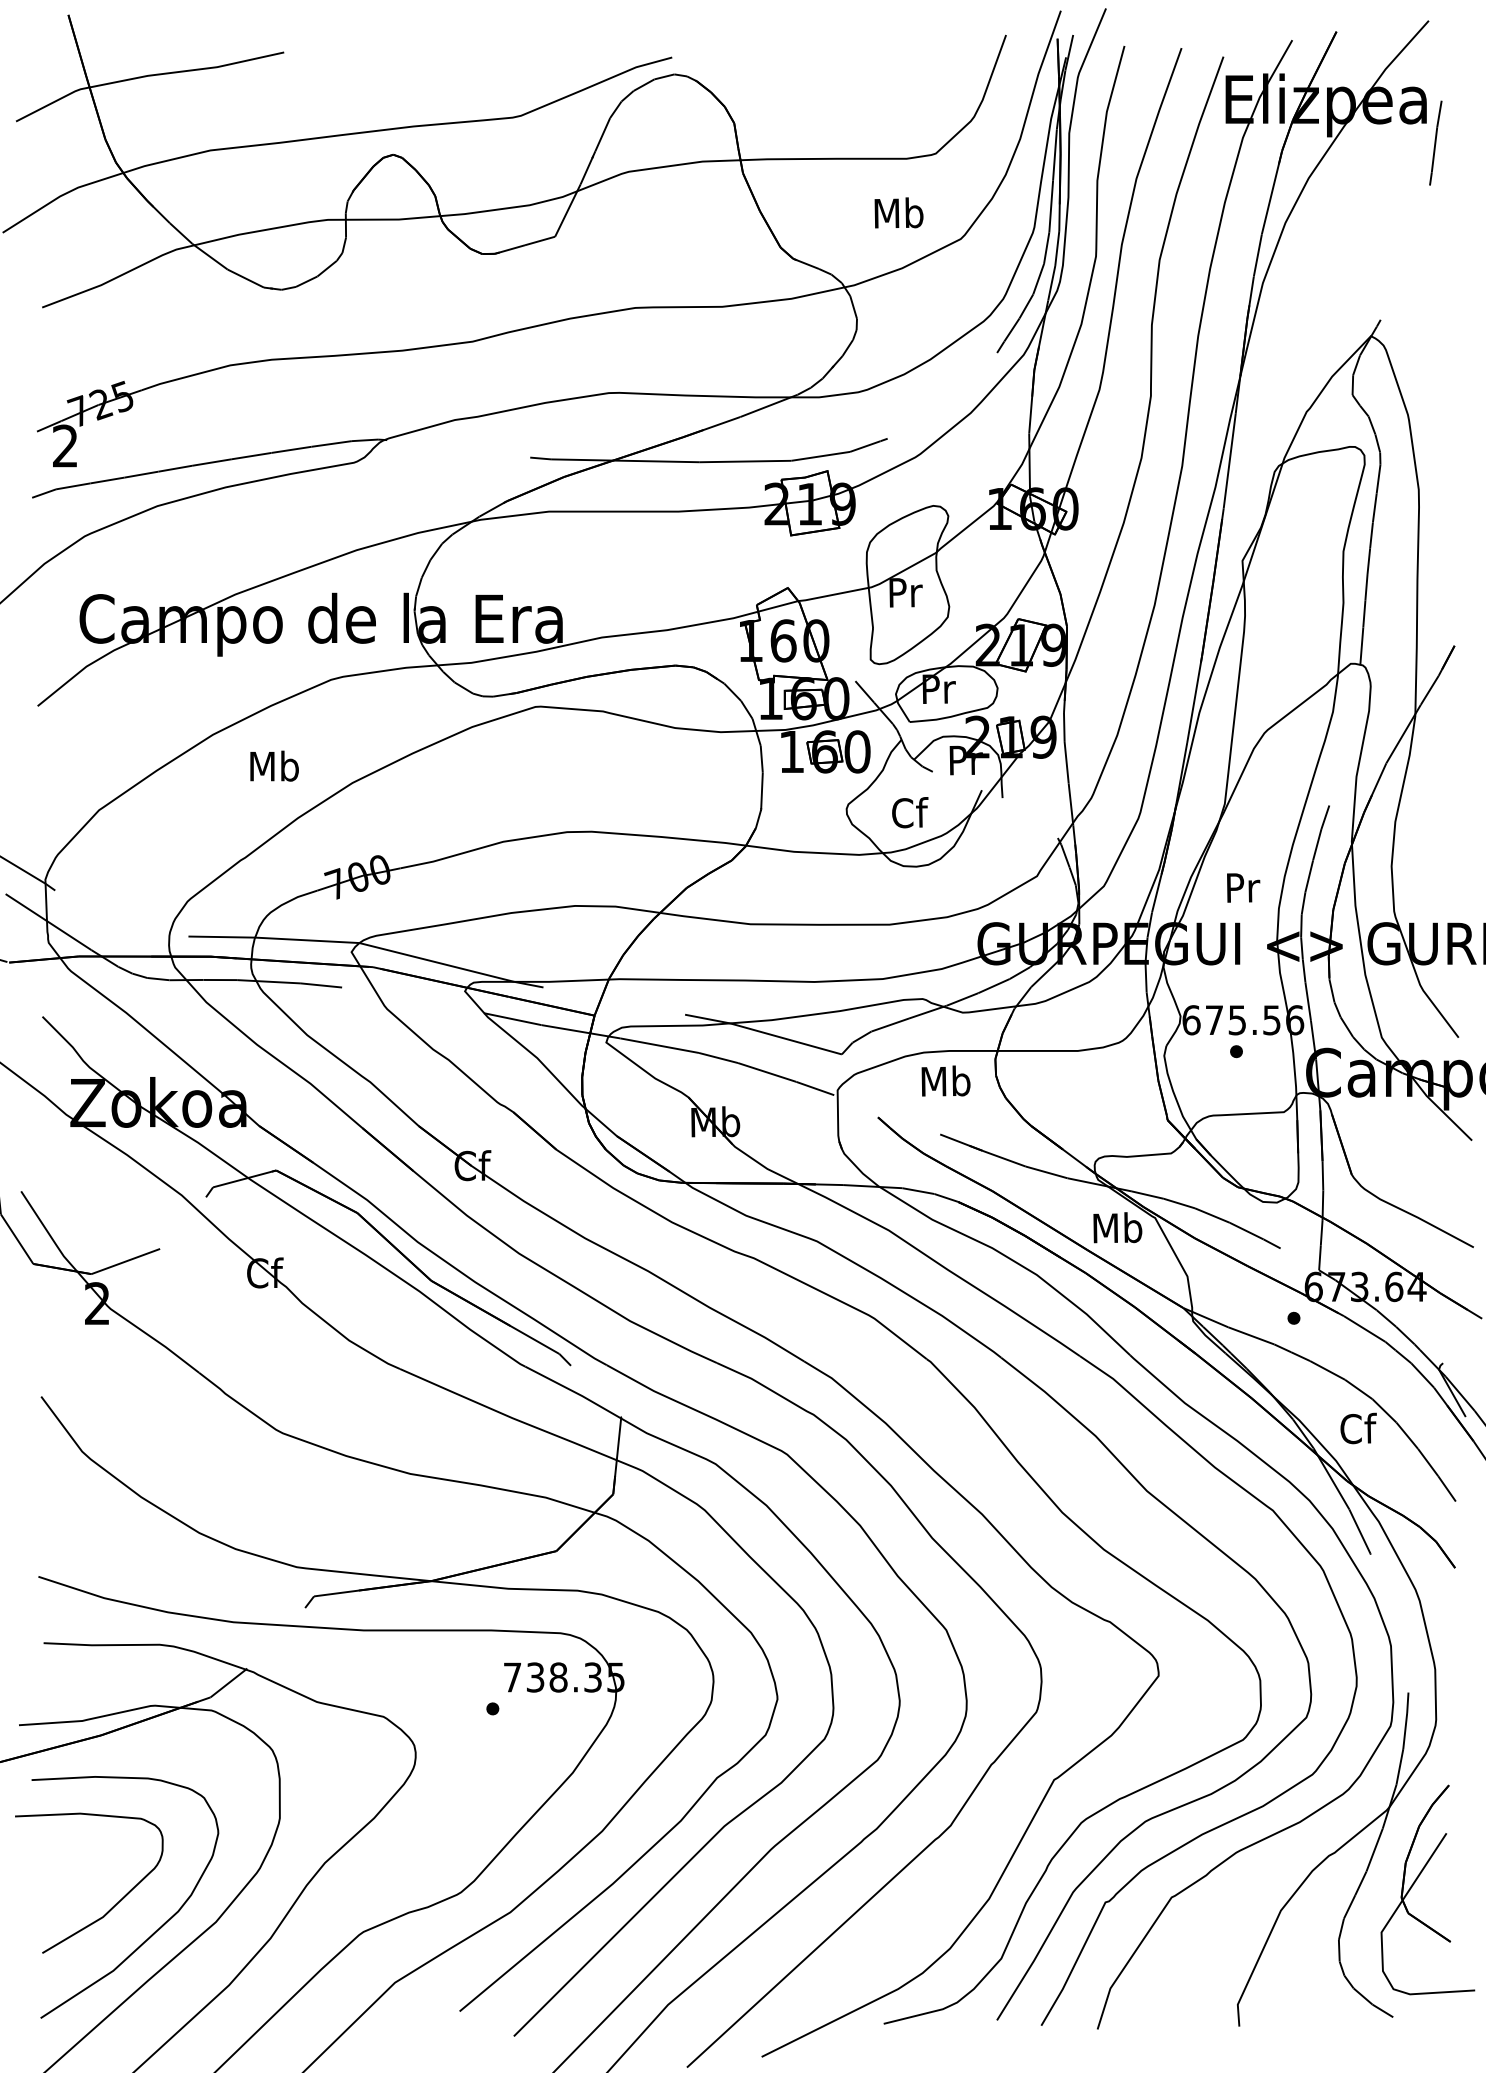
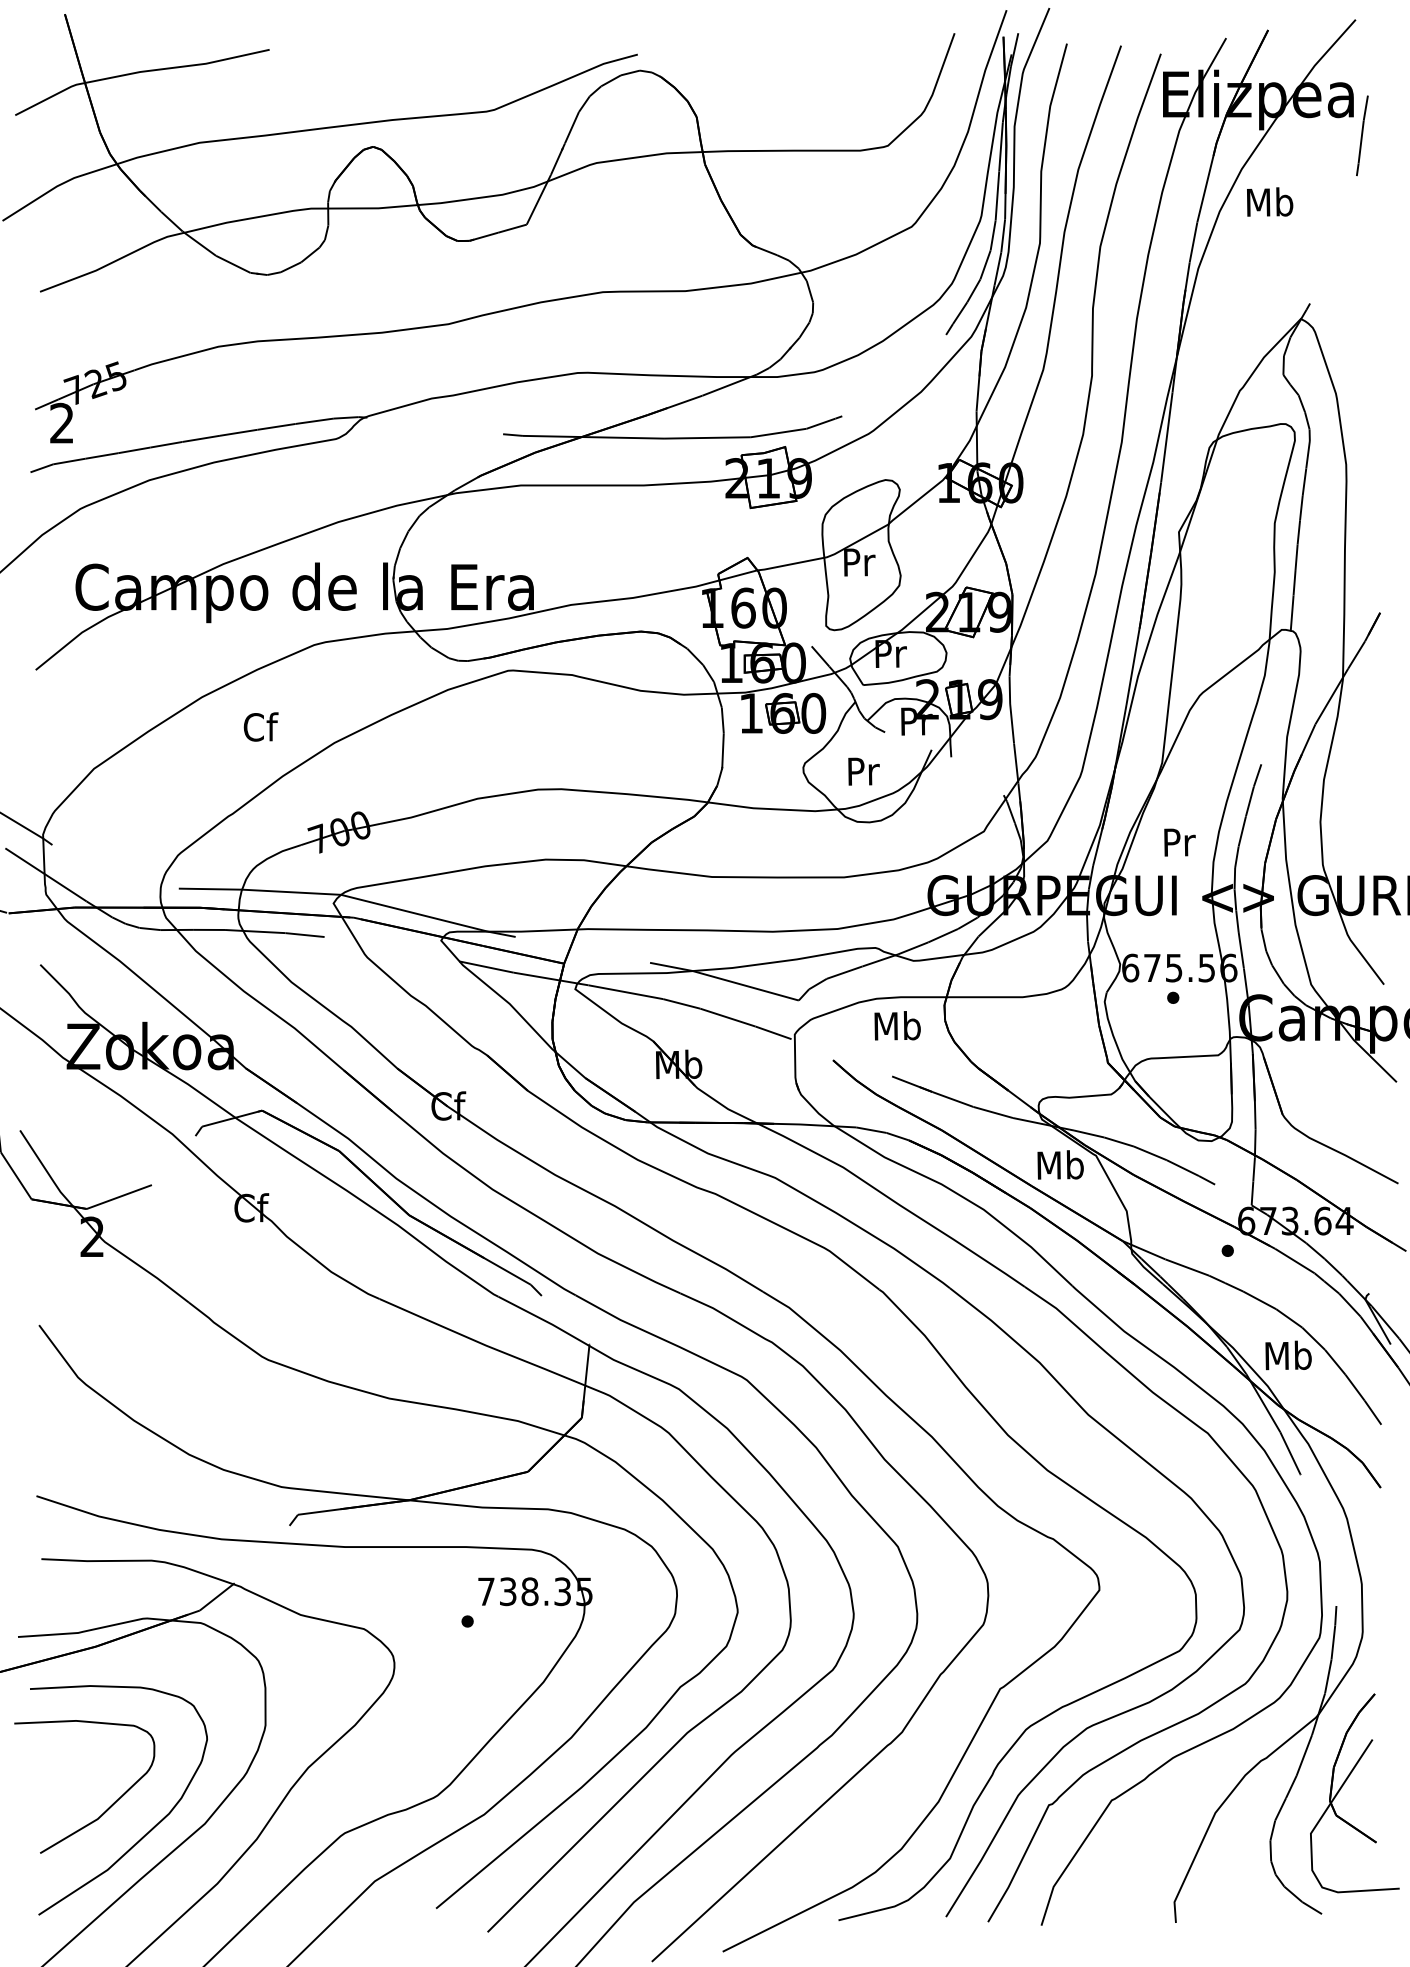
text: (899, 212) -> (1270, 201), moved
text: (274, 765) -> (260, 726), Mb -> Cf
text: (910, 812) -> (863, 770), Cf -> Pr
text: (1357, 1428) -> (1288, 1355), Cf -> Mb

